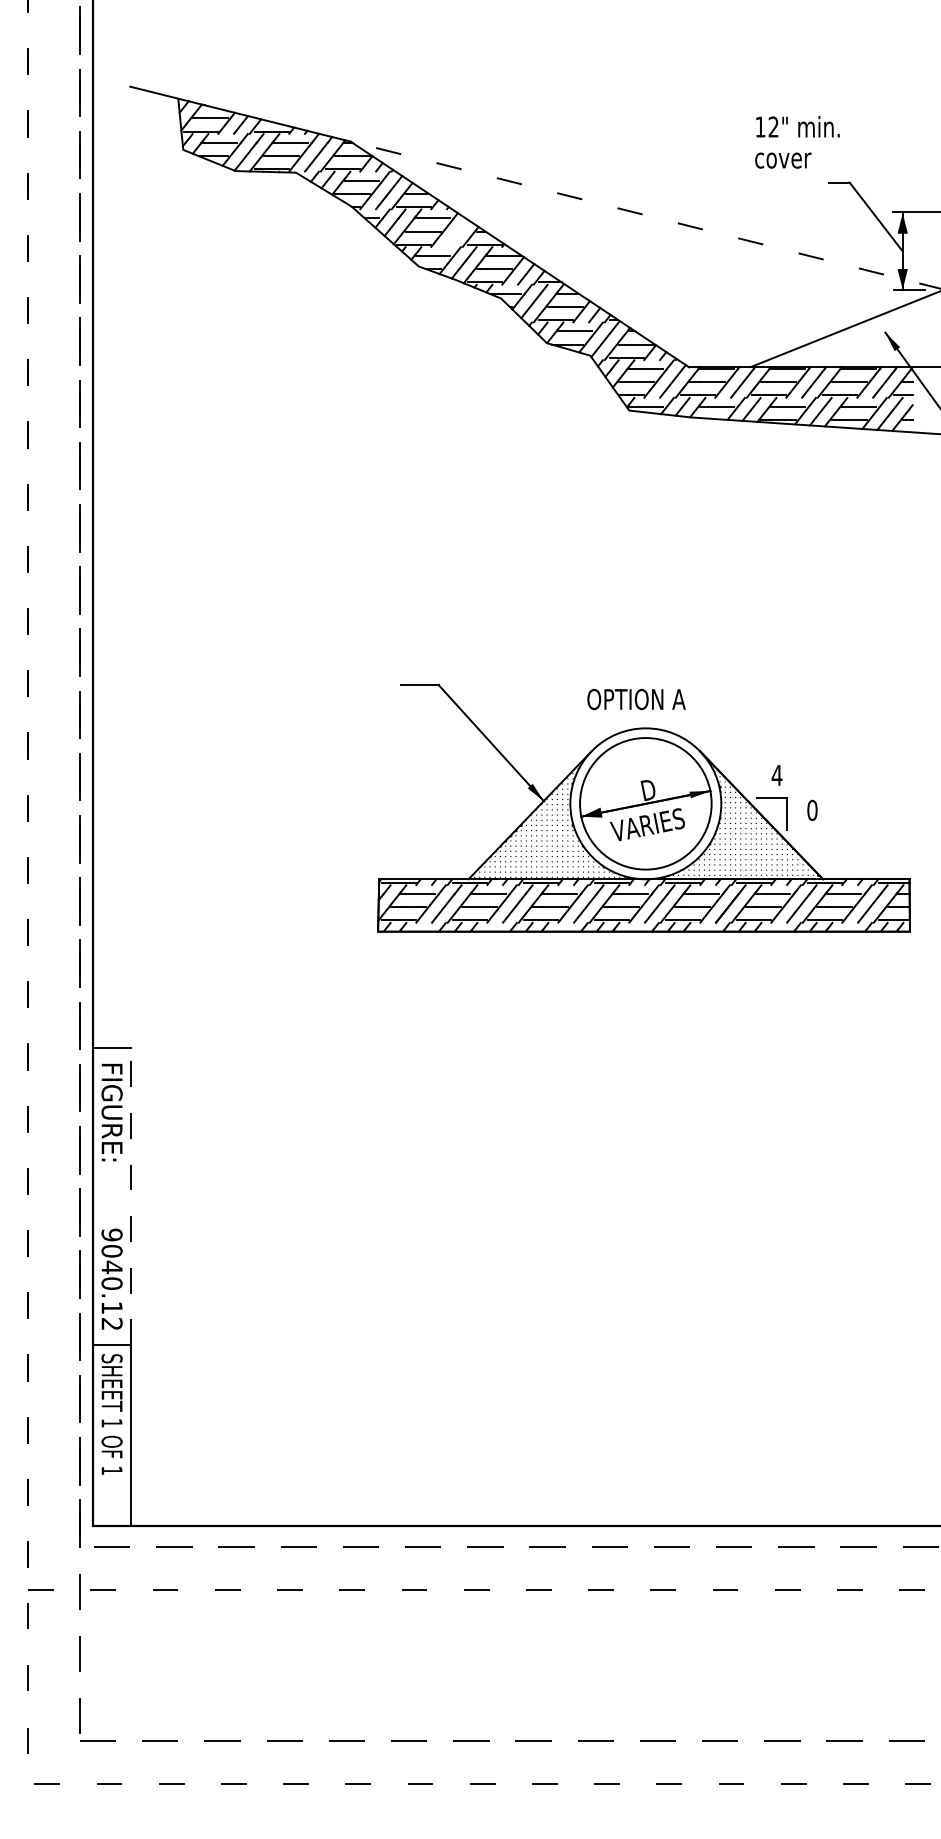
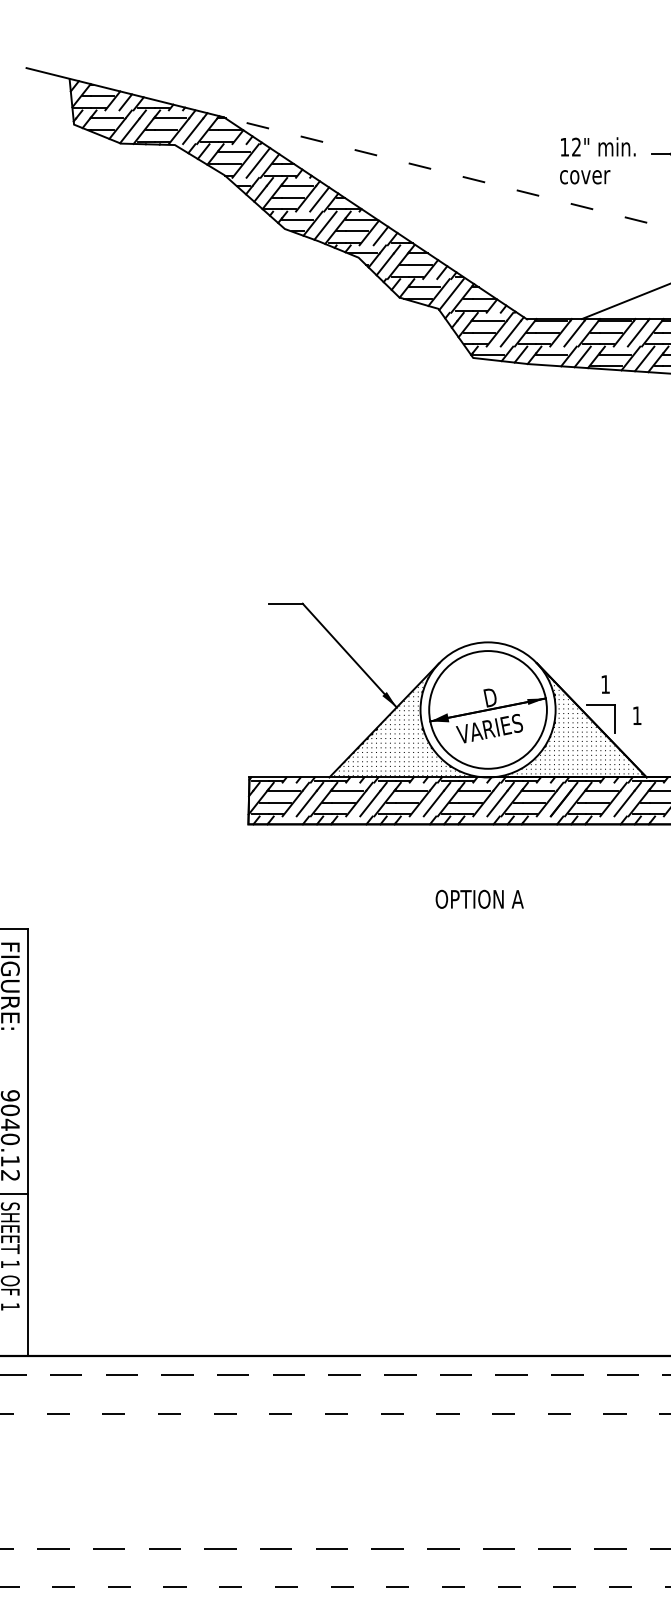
text: (797, 142) -> (597, 160), moved
line: (457, 233) -> (319, 199), added
text: (636, 699) -> (479, 899), moved
text: (776, 775) -> (605, 684), 4 -> 1
text: (812, 810) -> (637, 715), 0 -> 1
line: (131, 1196) -> (27, 1061), dashed -> solid

